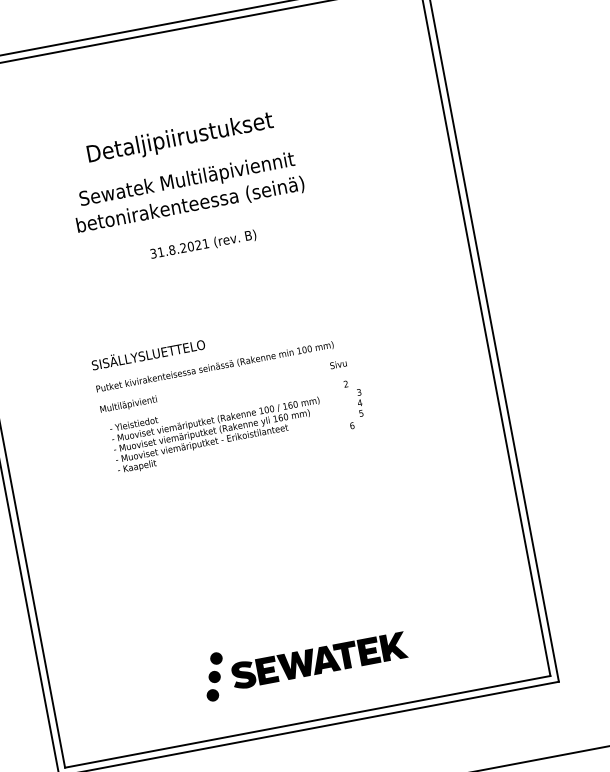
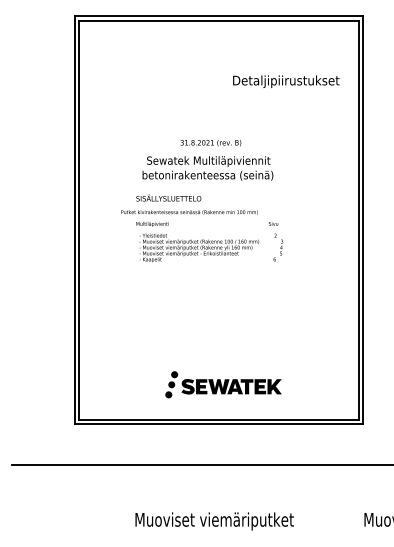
text: (180, 138) -> (286, 81), moved
text: (187, 192) -> (207, 168), moved
text: (215, 367) -> (189, 212), moved

